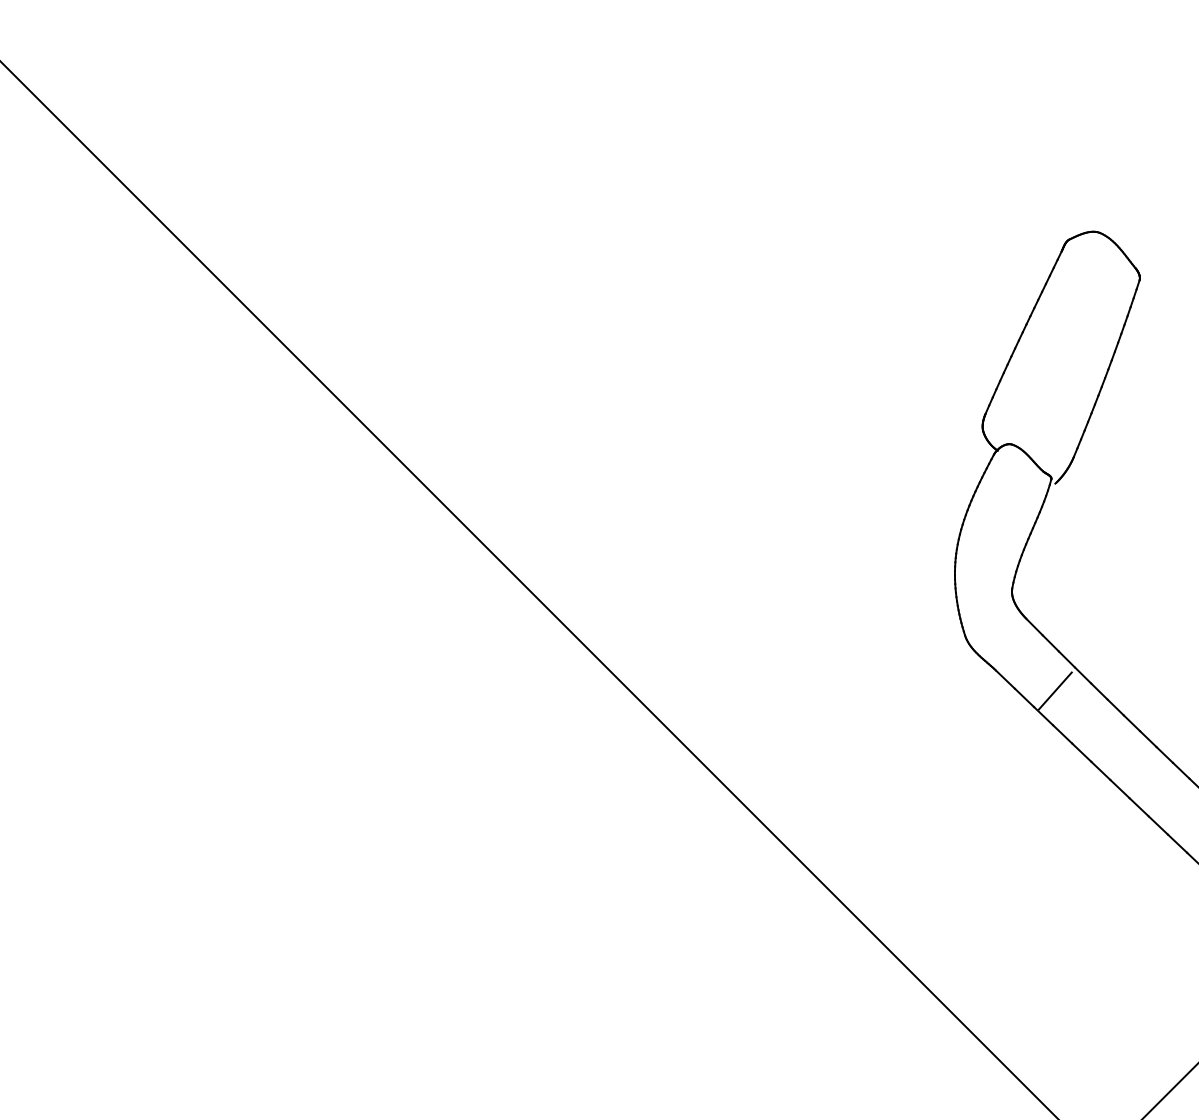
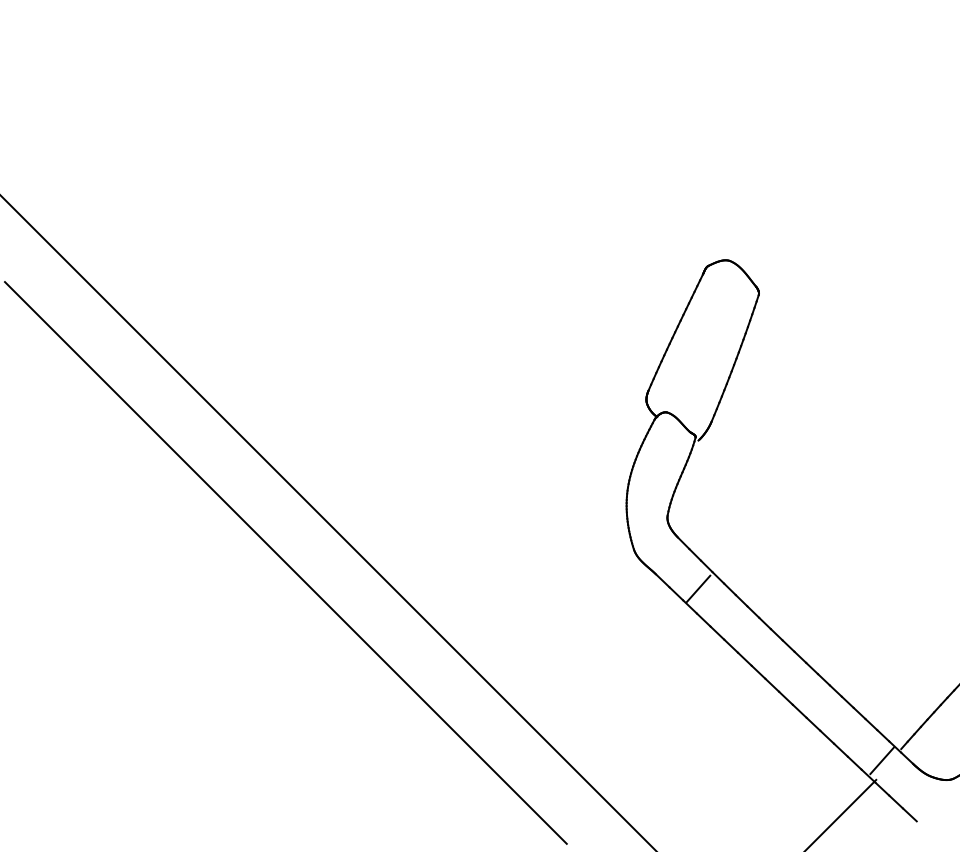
line: (478, 654) -> (285, 562), added

